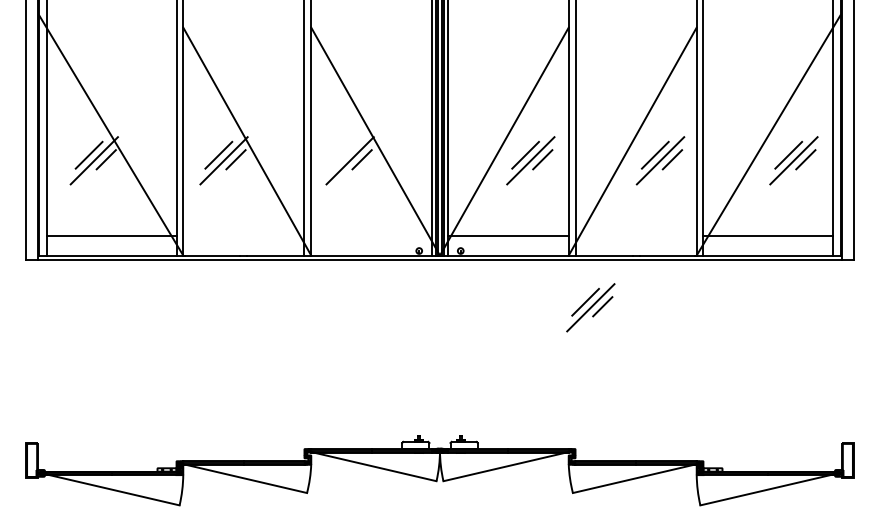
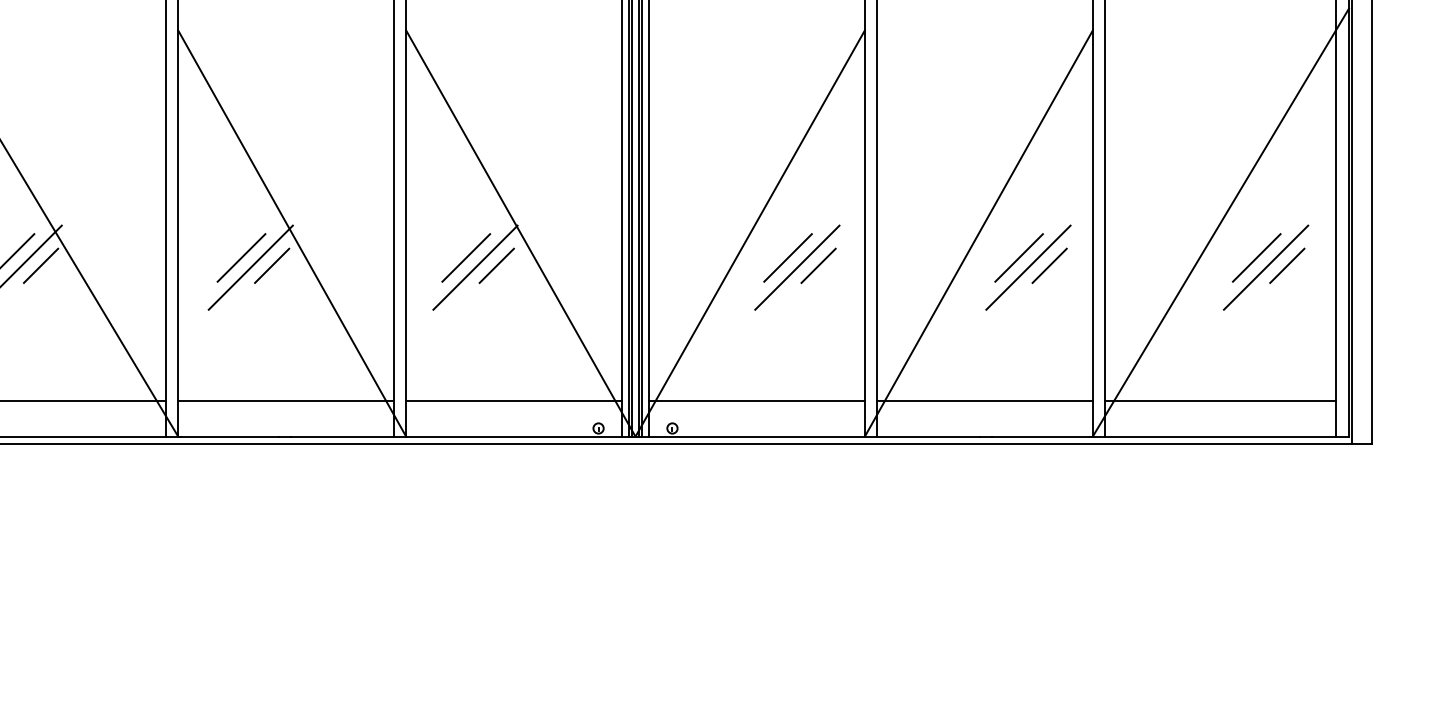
line: (344, 154) -> (465, 256), added
line: (243, 235) -> (285, 400), added
line: (371, 235) -> (513, 400), added
line: (635, 235) -> (983, 400), added
part: (590, 307) -> (903, 529), removed

